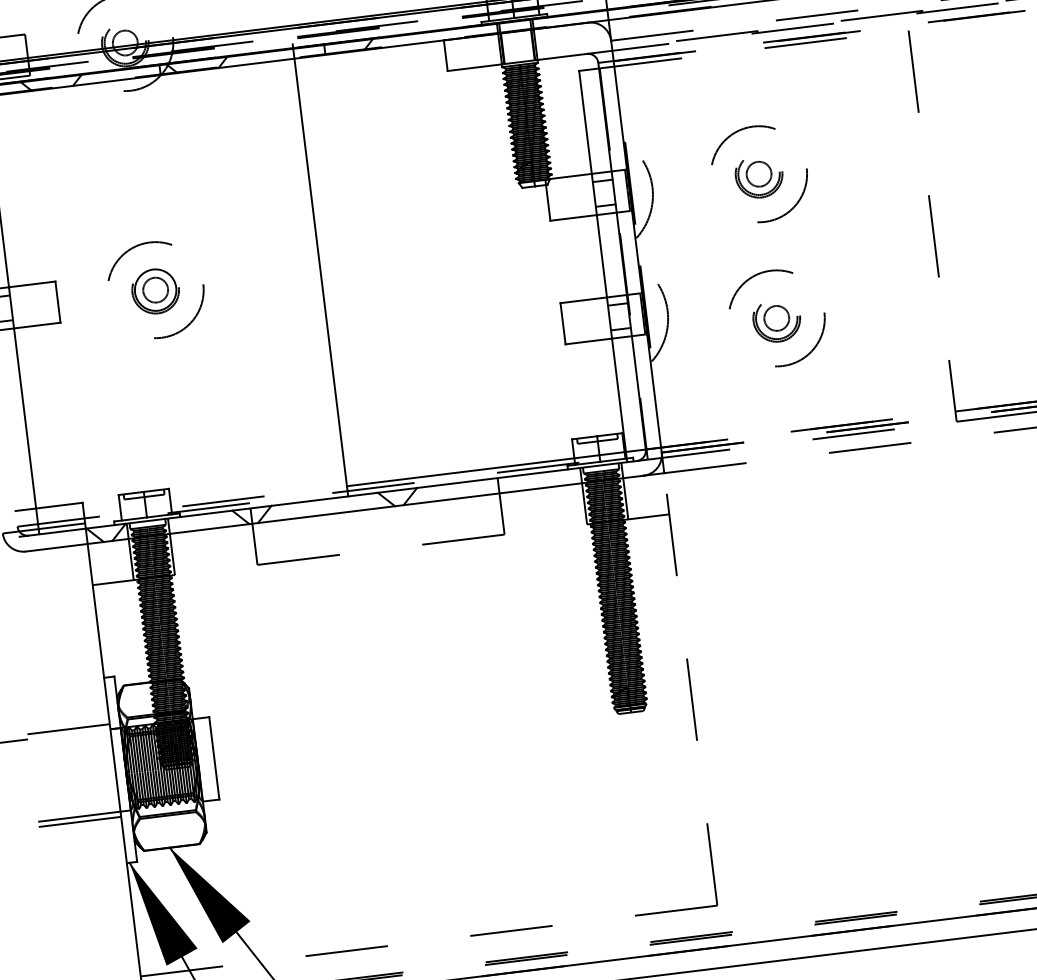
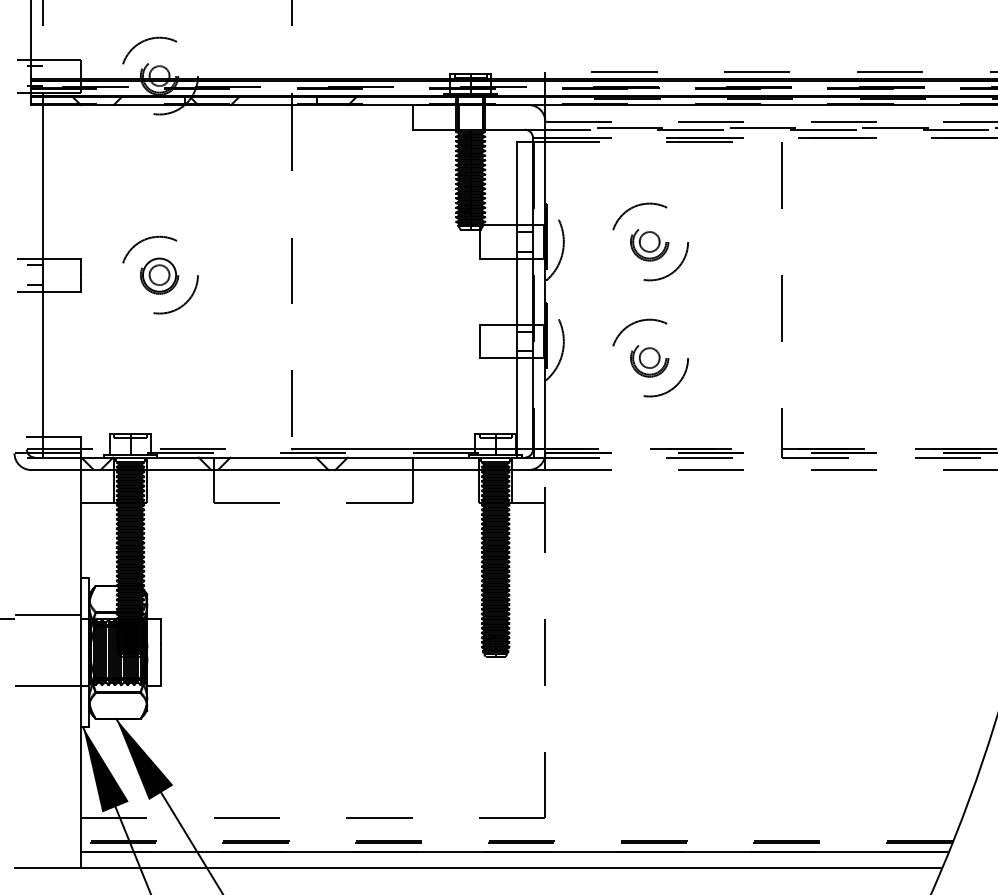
line: (321, 277) -> (292, 281), solid -> dashed
line: (79, 821) -> (47, 689), removed

